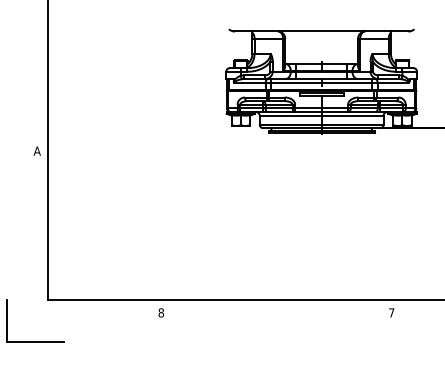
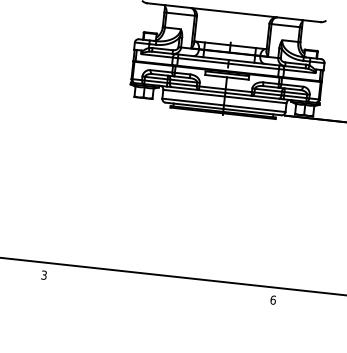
text: (160, 312) -> (43, 274), 8 -> 3
text: (391, 312) -> (273, 299), 7 -> 6

